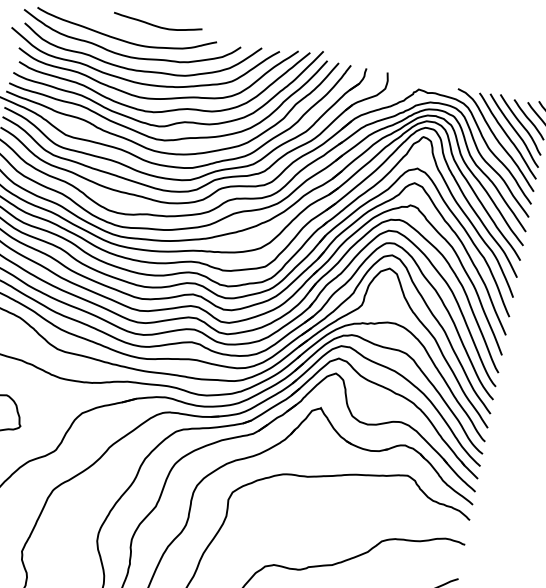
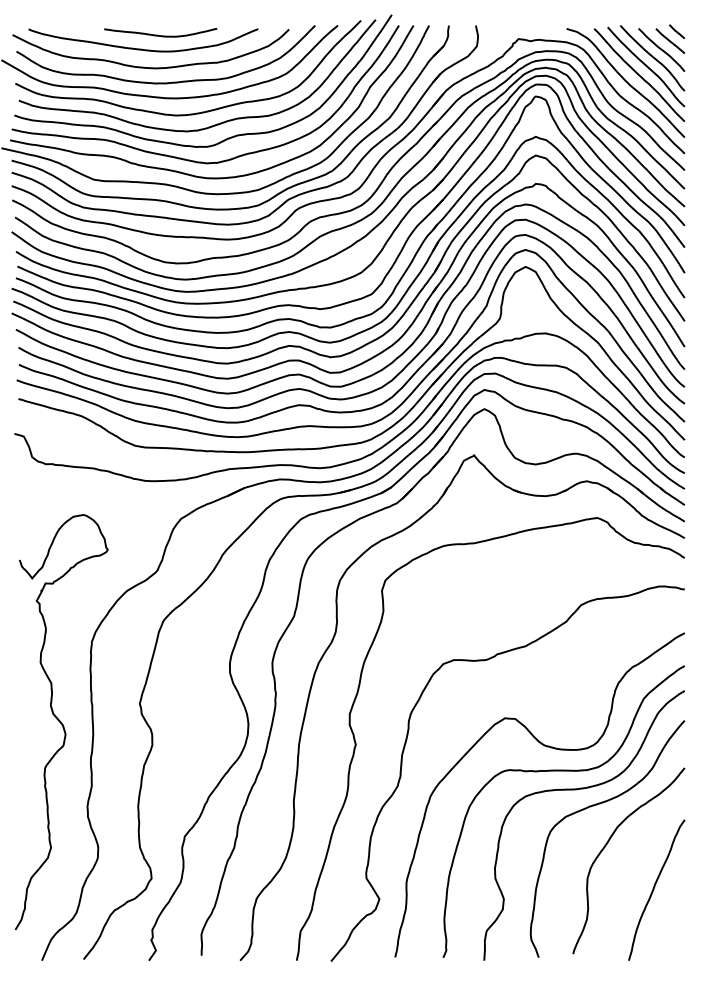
curve: (157, 26) -> (160, 35), moved

